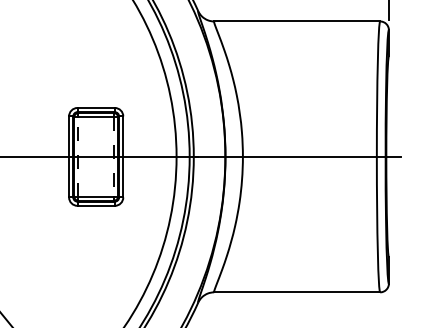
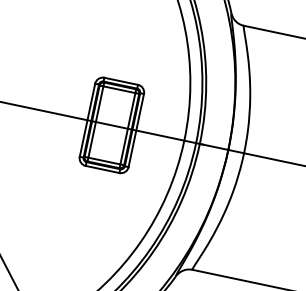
line: (78, 156) -> (96, 121), dashed -> solid
line: (113, 156) -> (127, 128), dashed -> solid

